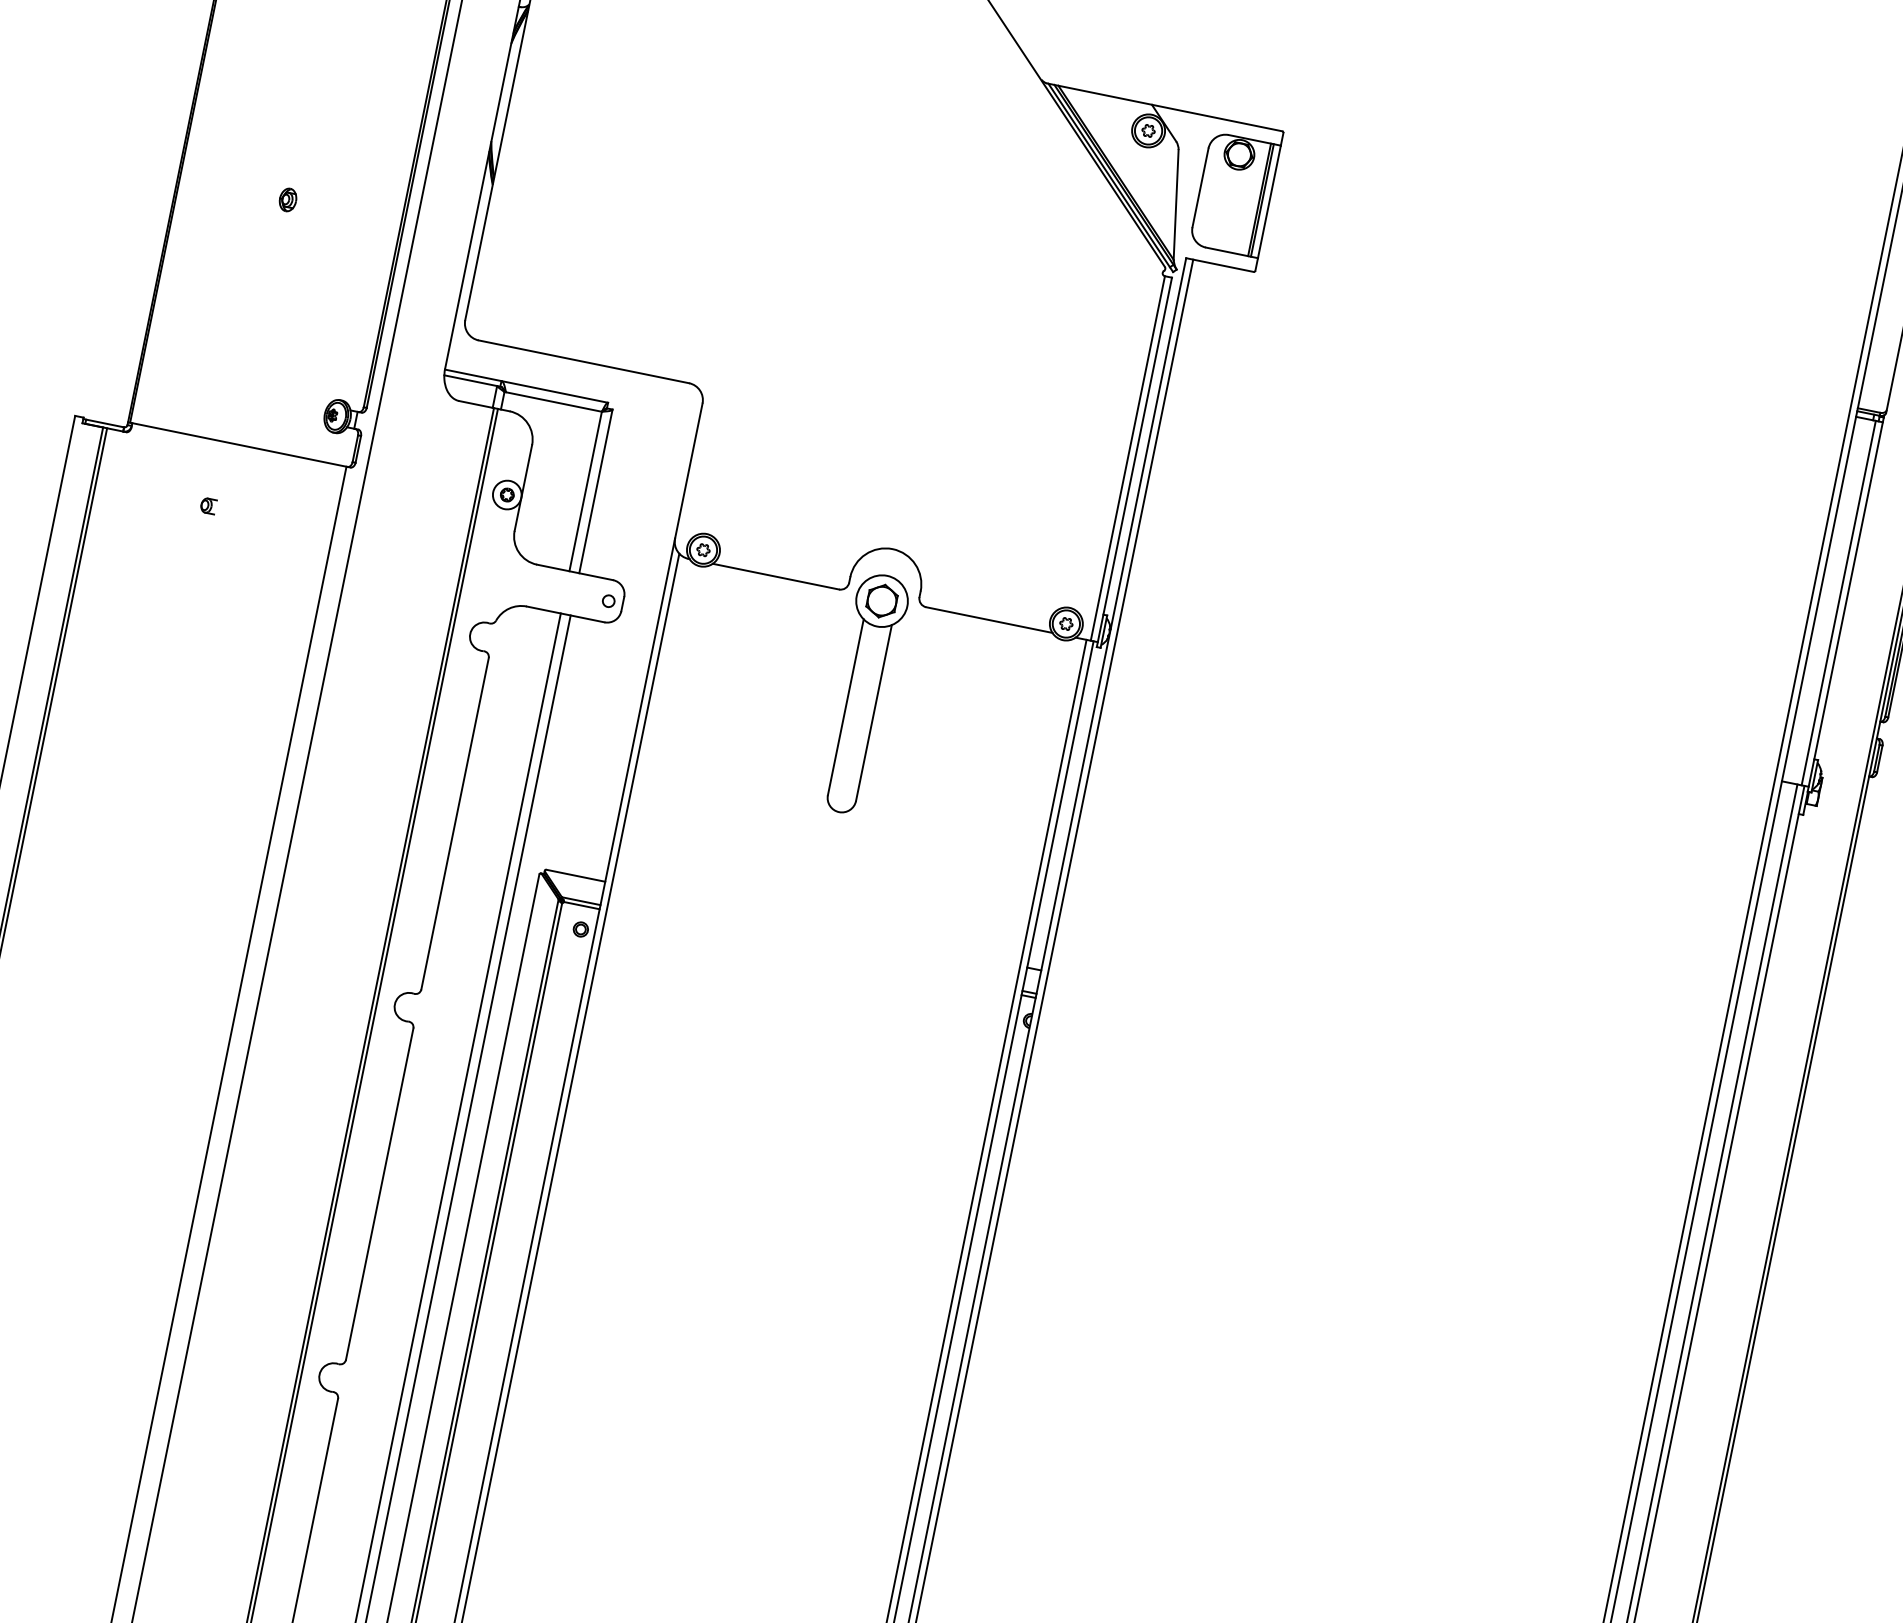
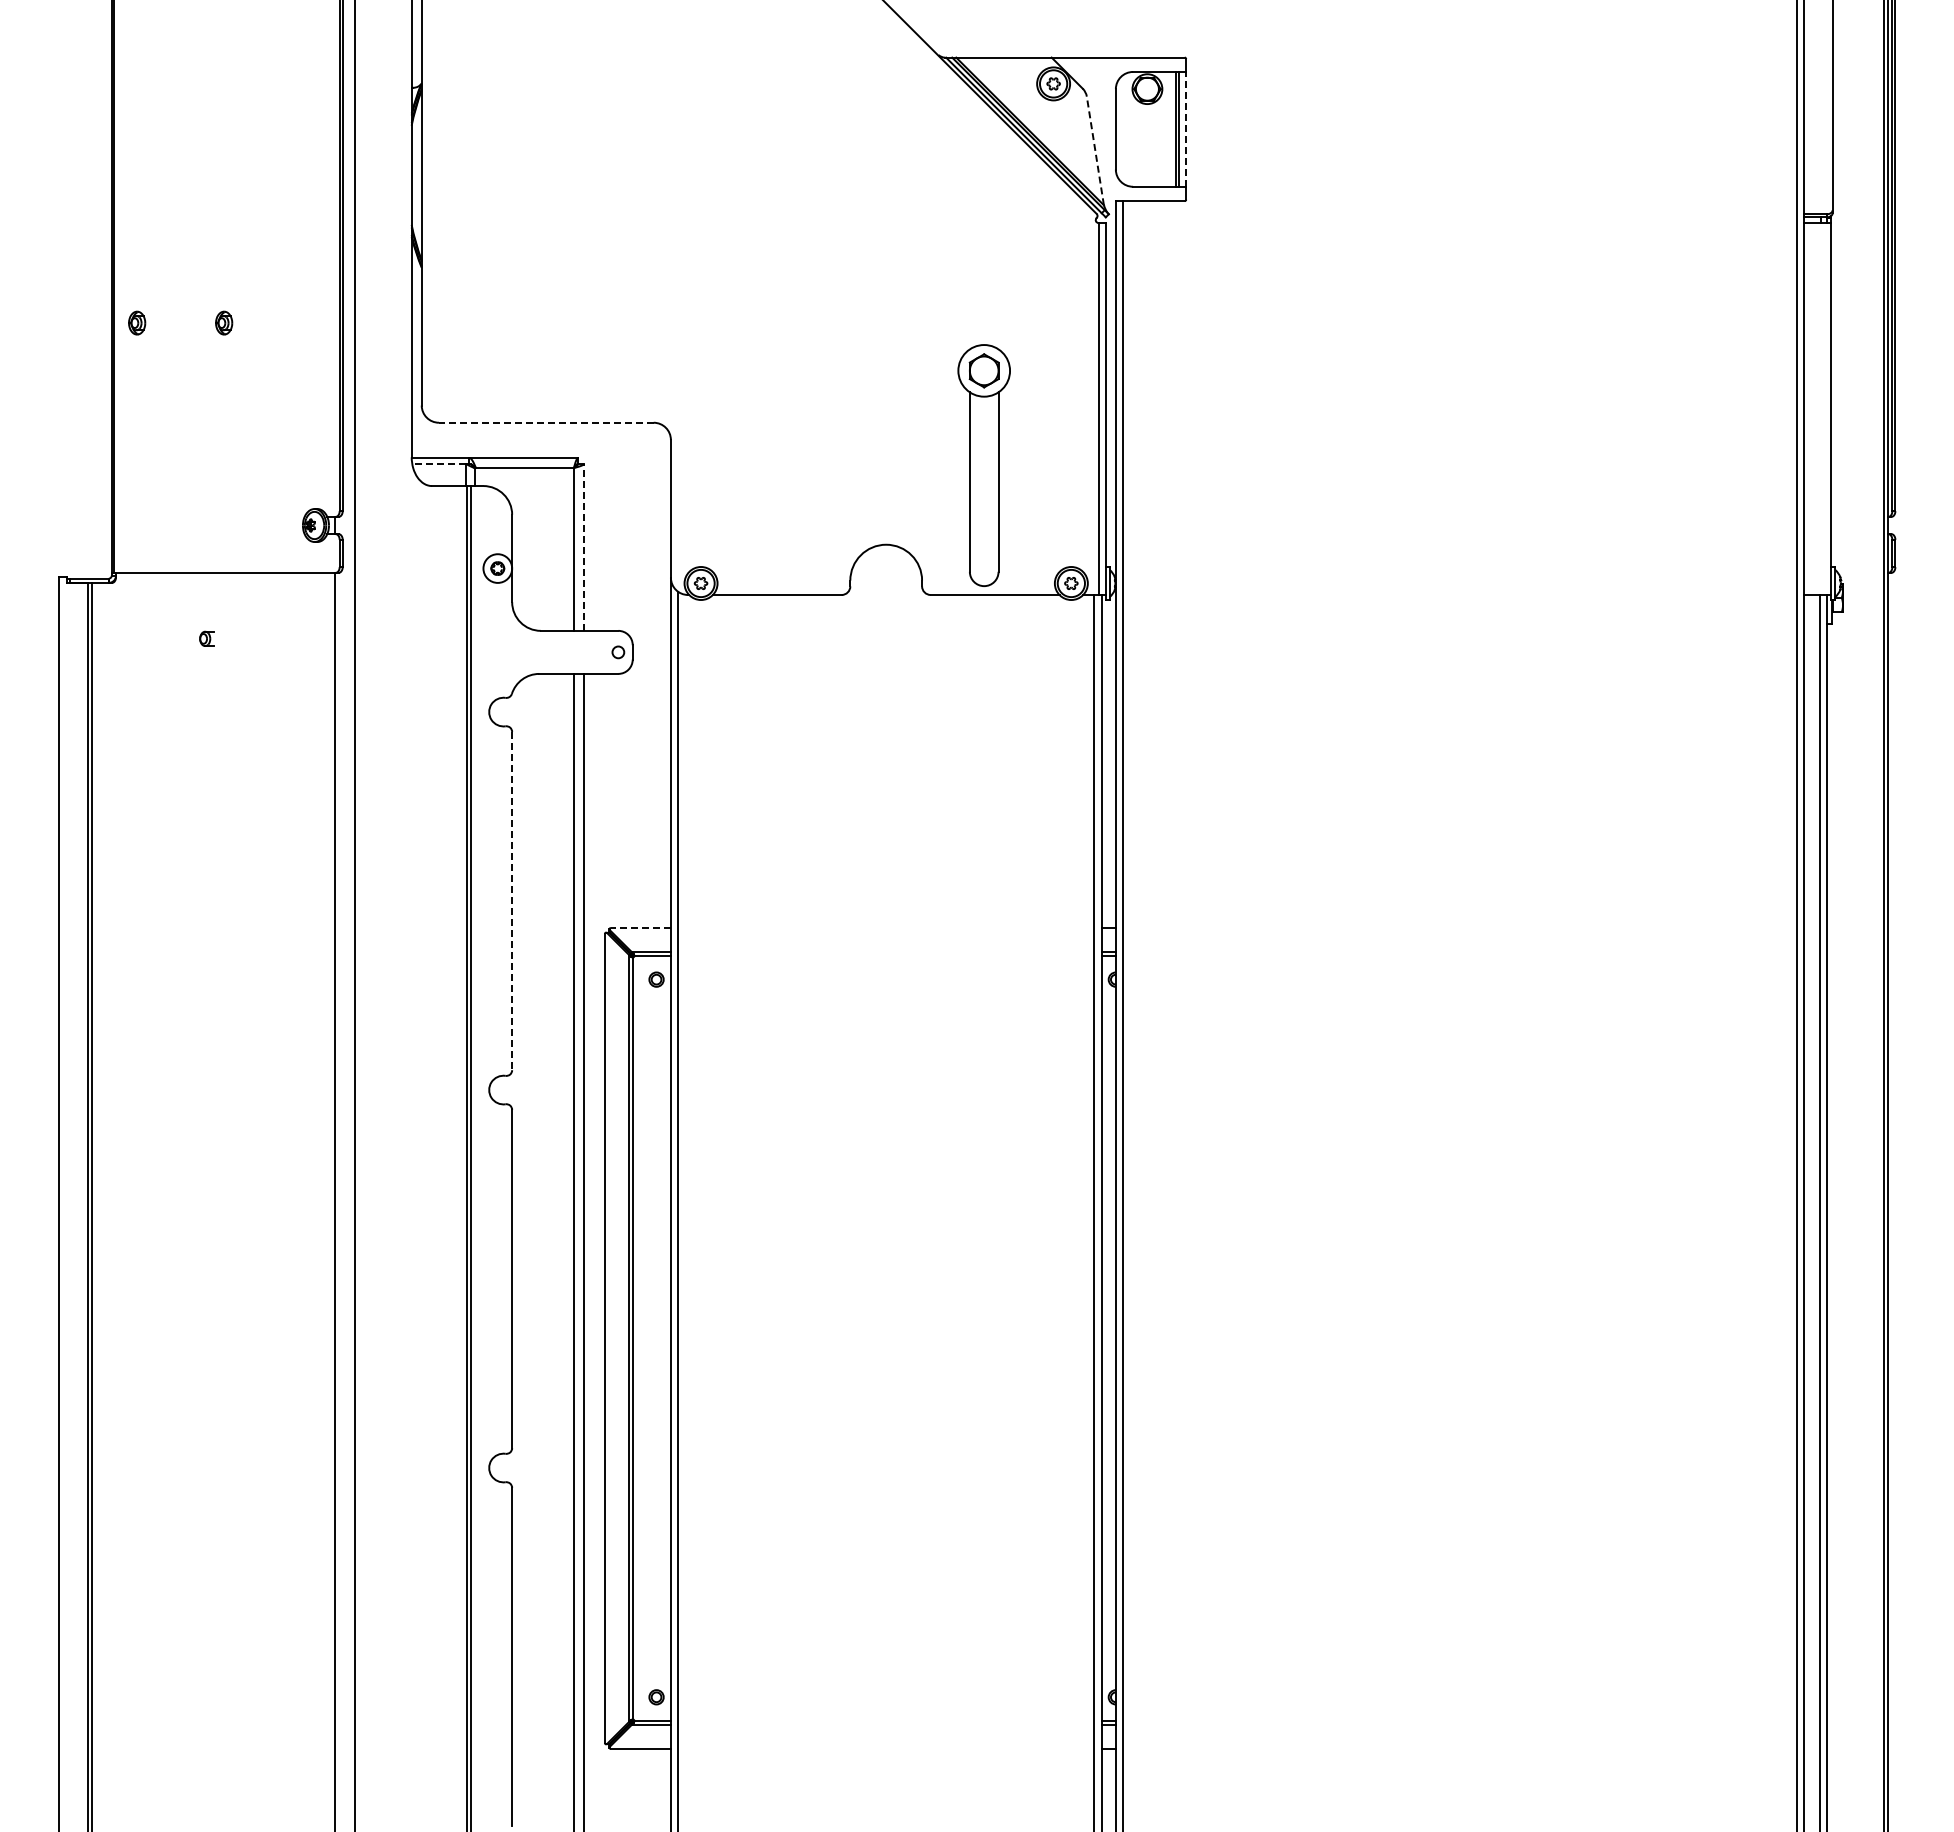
part: (203, 182) -> (137, 322), added
line: (1269, 201) -> (1186, 128), solid -> dashed
line: (1176, 204) -> (1095, 150), solid -> dashed
line: (583, 361) -> (545, 422), solid -> dashed
line: (471, 380) -> (439, 463), solid -> dashed
line: (595, 491) -> (583, 547), solid -> dashed
line: (1839, 602) -> (1824, 408), removed
part: (862, 693) -> (983, 465), moved
line: (455, 824) -> (512, 901), solid -> dashed
line: (575, 875) -> (640, 927), solid -> dashed

